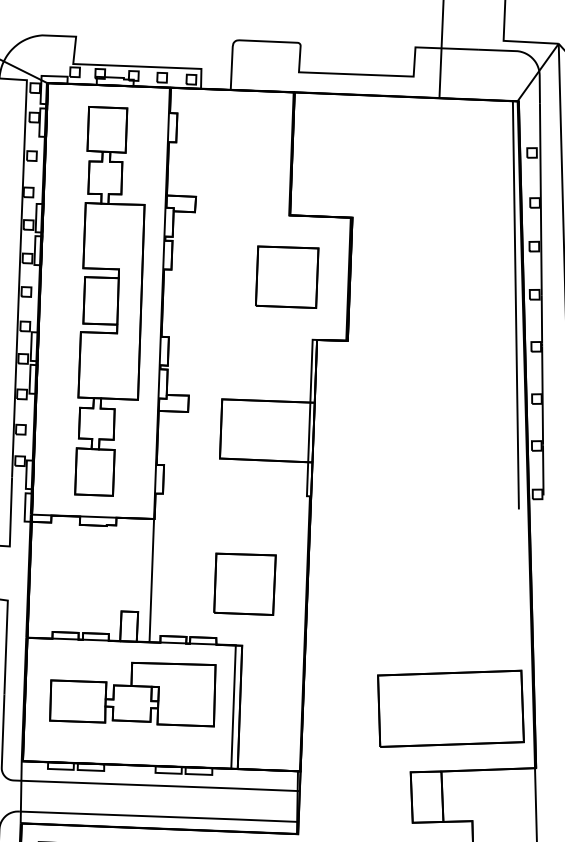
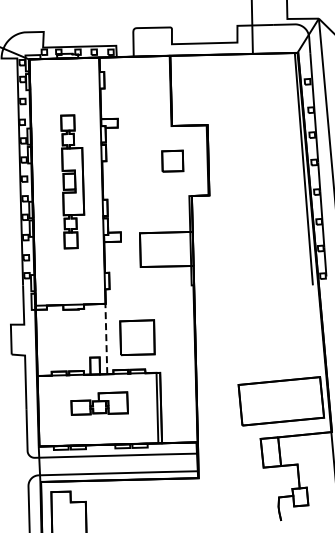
part: (287, 275) -> (172, 160), size x0.6
part: (109, 301) -> (72, 181), size x0.6
line: (152, 579) -> (106, 338), solid -> dashed
part: (244, 583) -> (137, 337), moved
part: (132, 692) -> (99, 403), size x0.6

